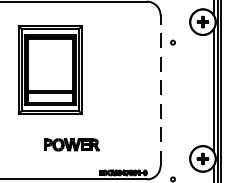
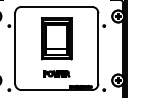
part: (49, 69) -> (56, 38), moved
line: (160, 90) -> (98, 48), dashed -> solid

